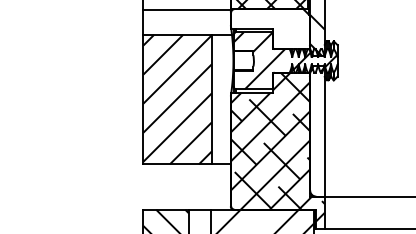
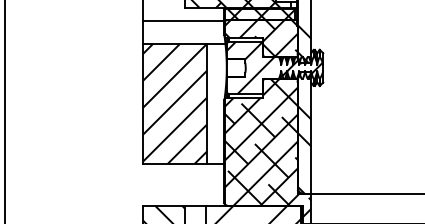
hatch: (269, 29) -> (260, 38), added
hatch: (317, 148) -> (304, 149), added

